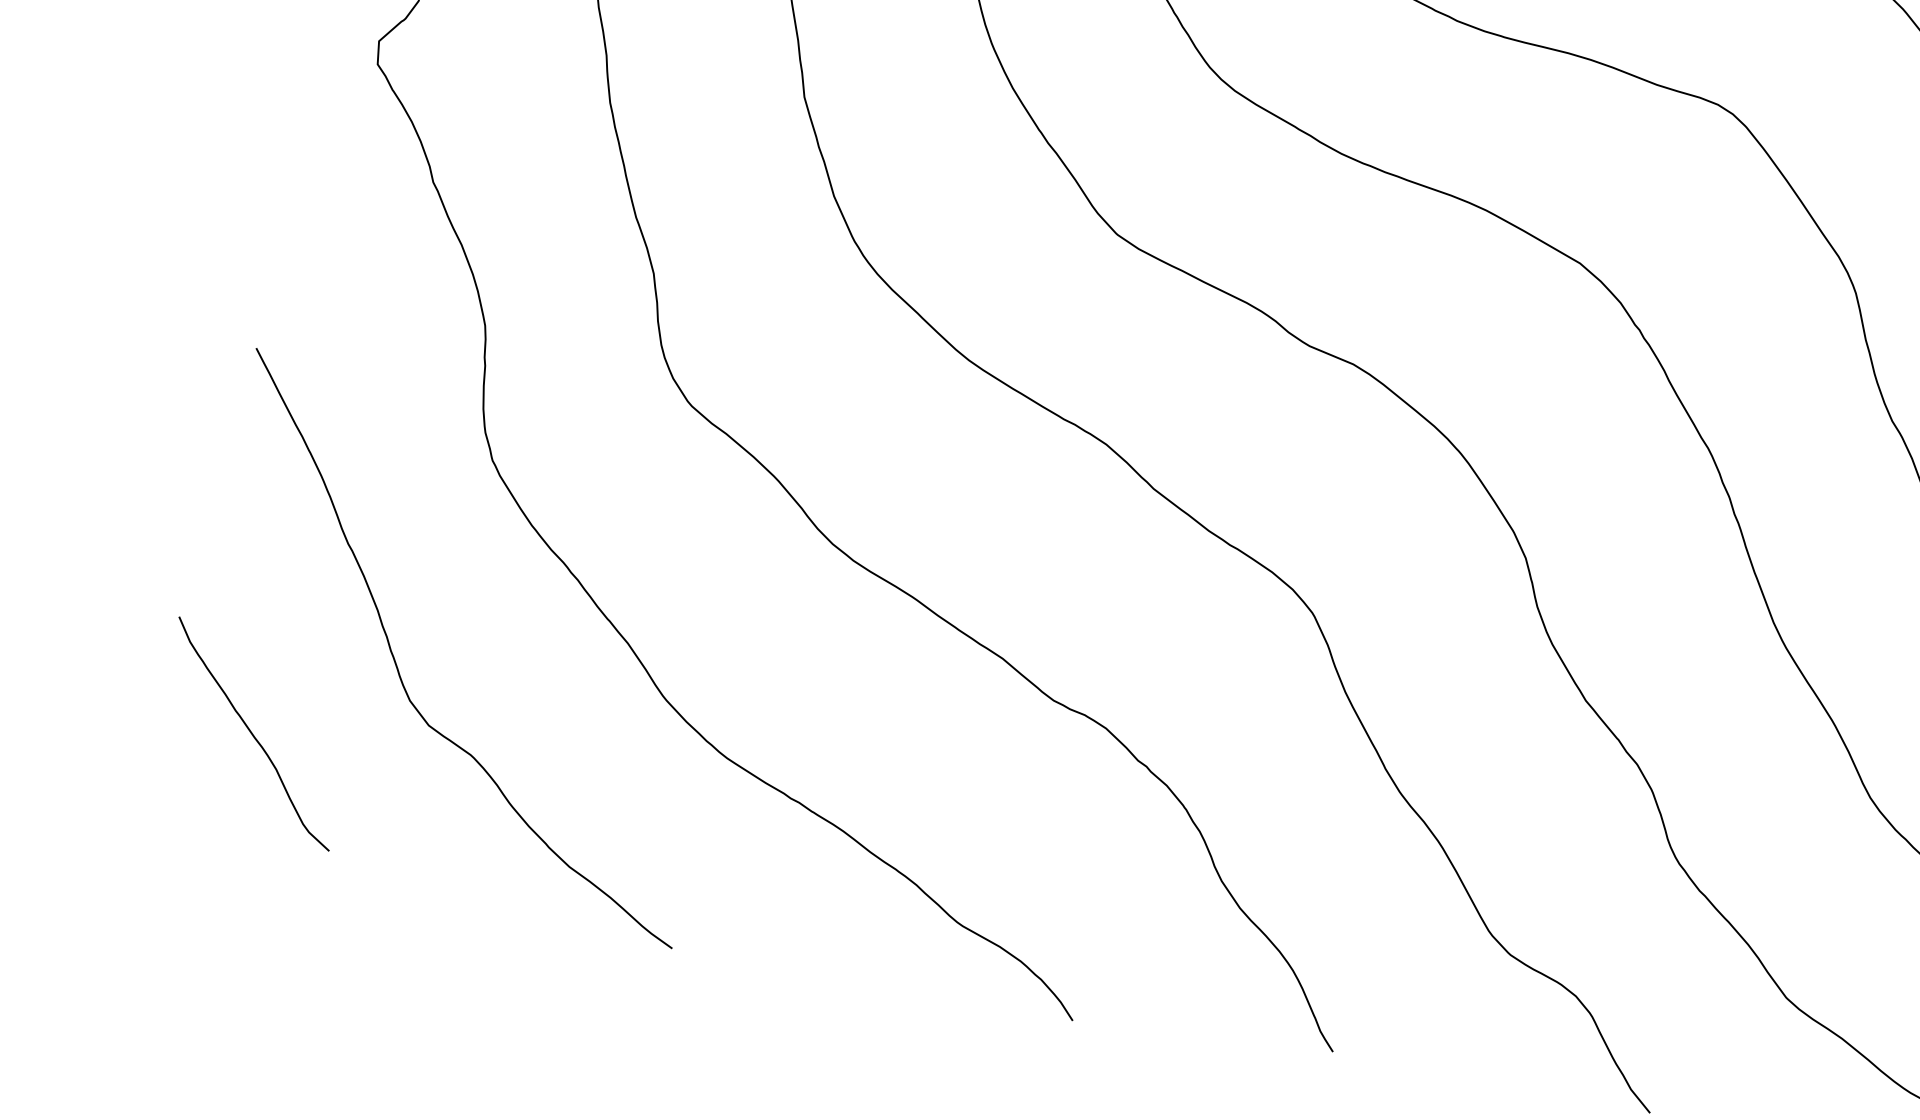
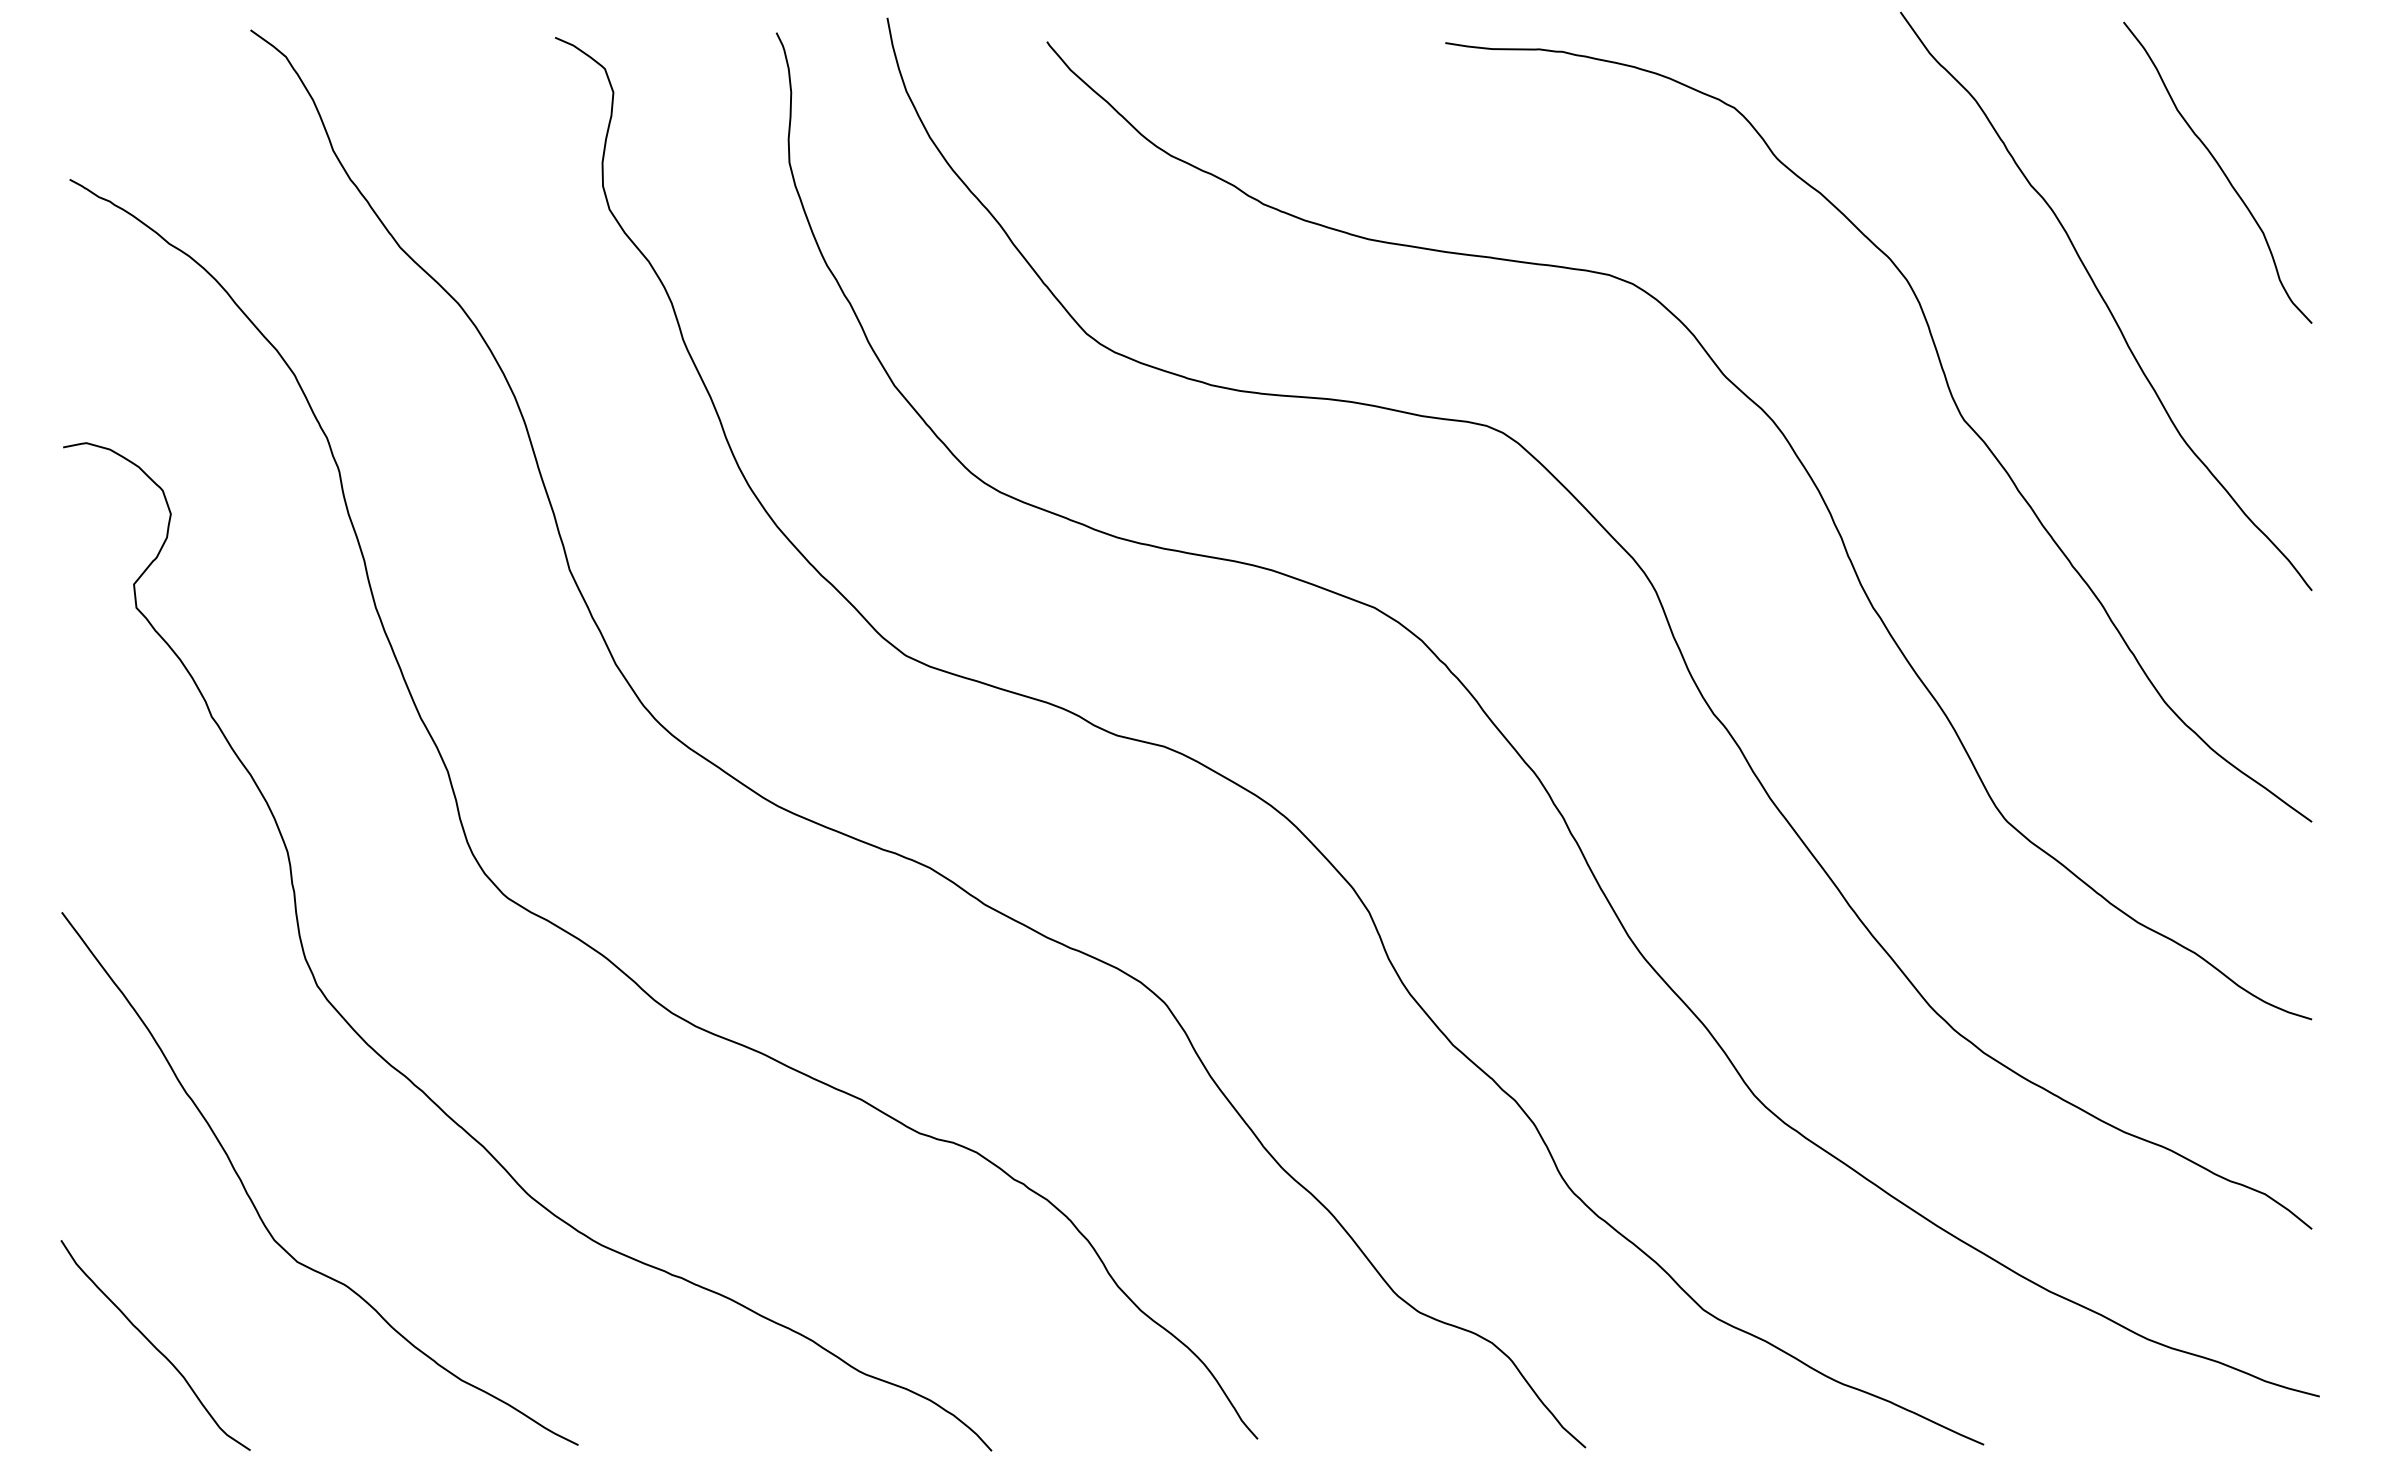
curve: (252, 733) -> (154, 1345), moved

